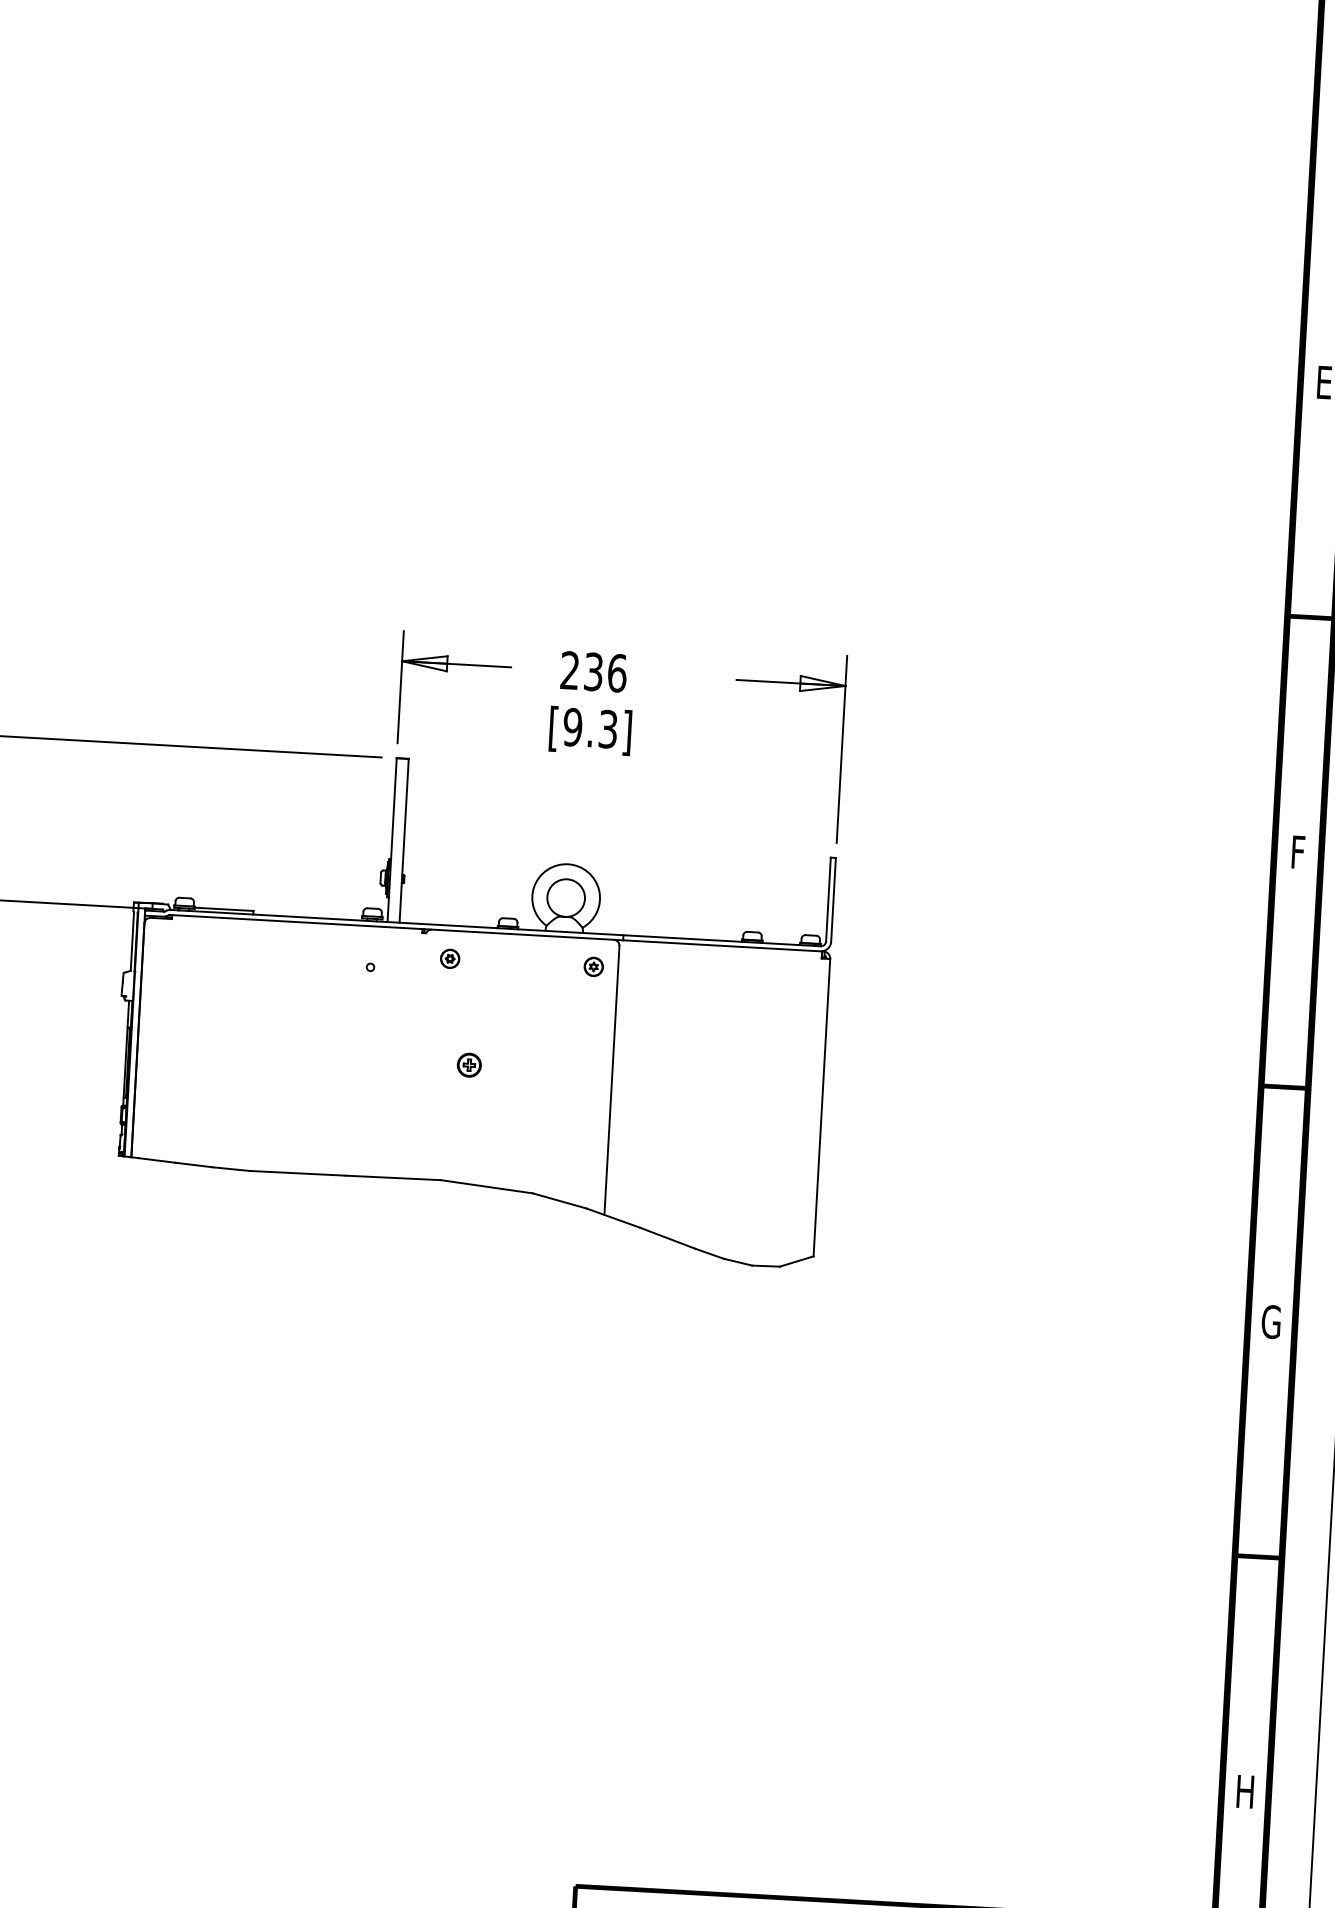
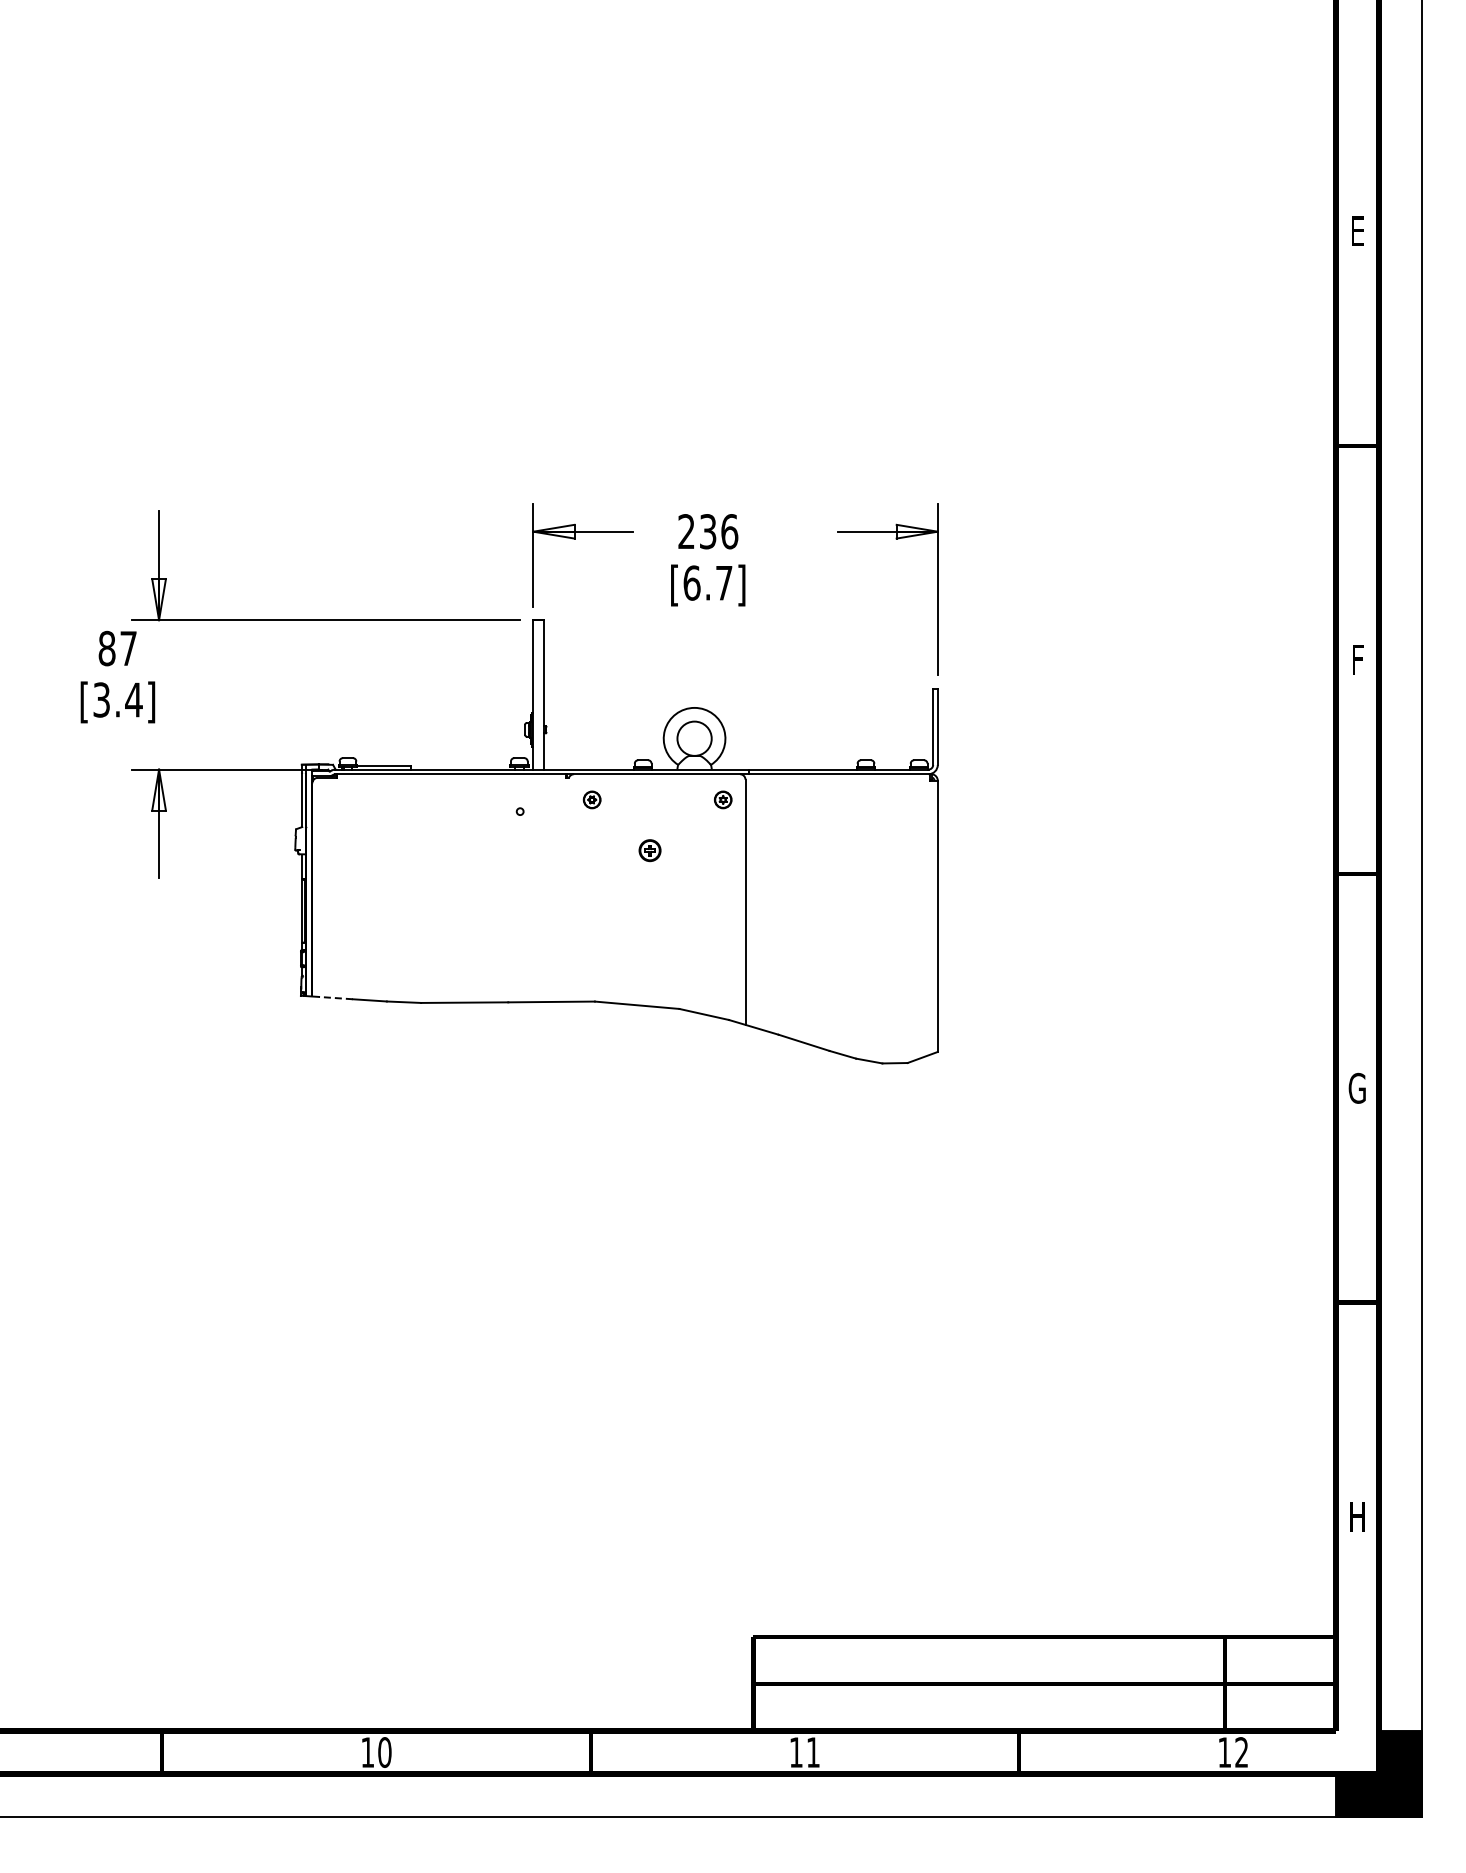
text: (589, 727) -> (707, 582), [9.3] -> [6.7]
part: (468, 1065) -> (649, 850), moved
line: (156, 1160) -> (335, 998), solid -> dashed

